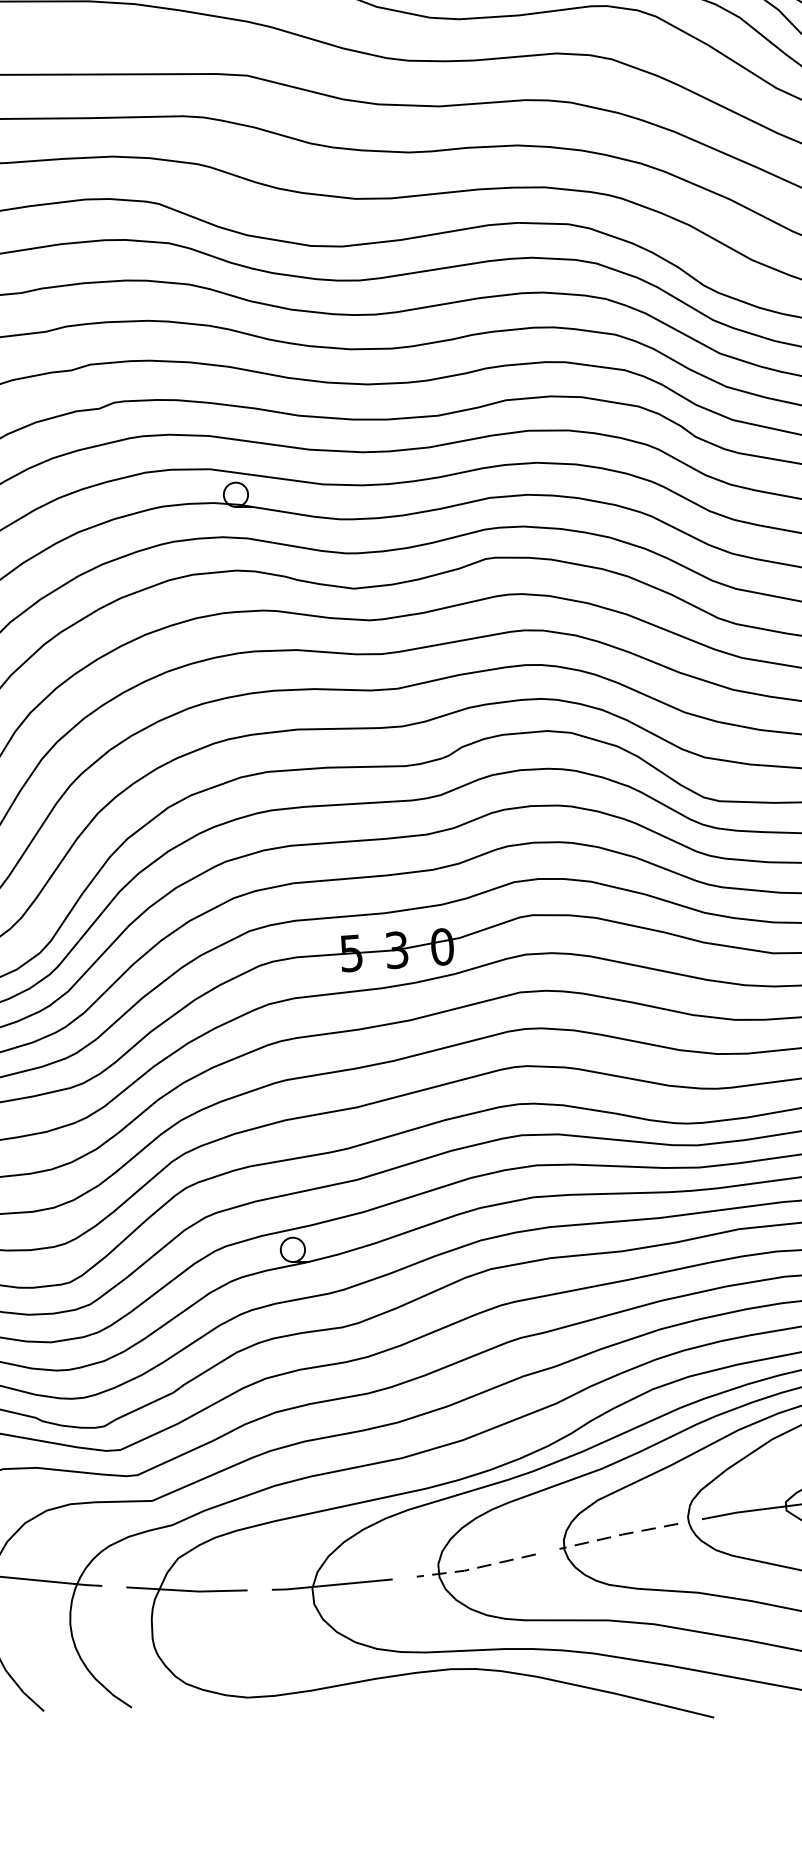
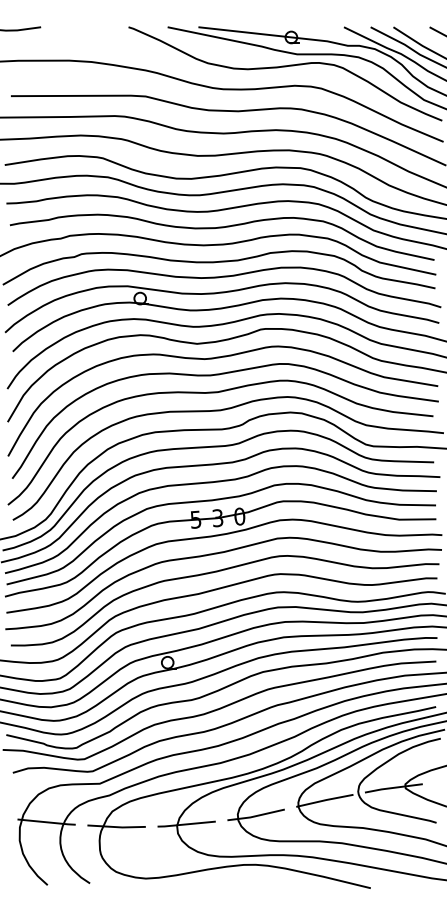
line: (618, 1535) -> (324, 800), dashed -> solid
line: (474, 1568) -> (255, 816), dashed -> solid

